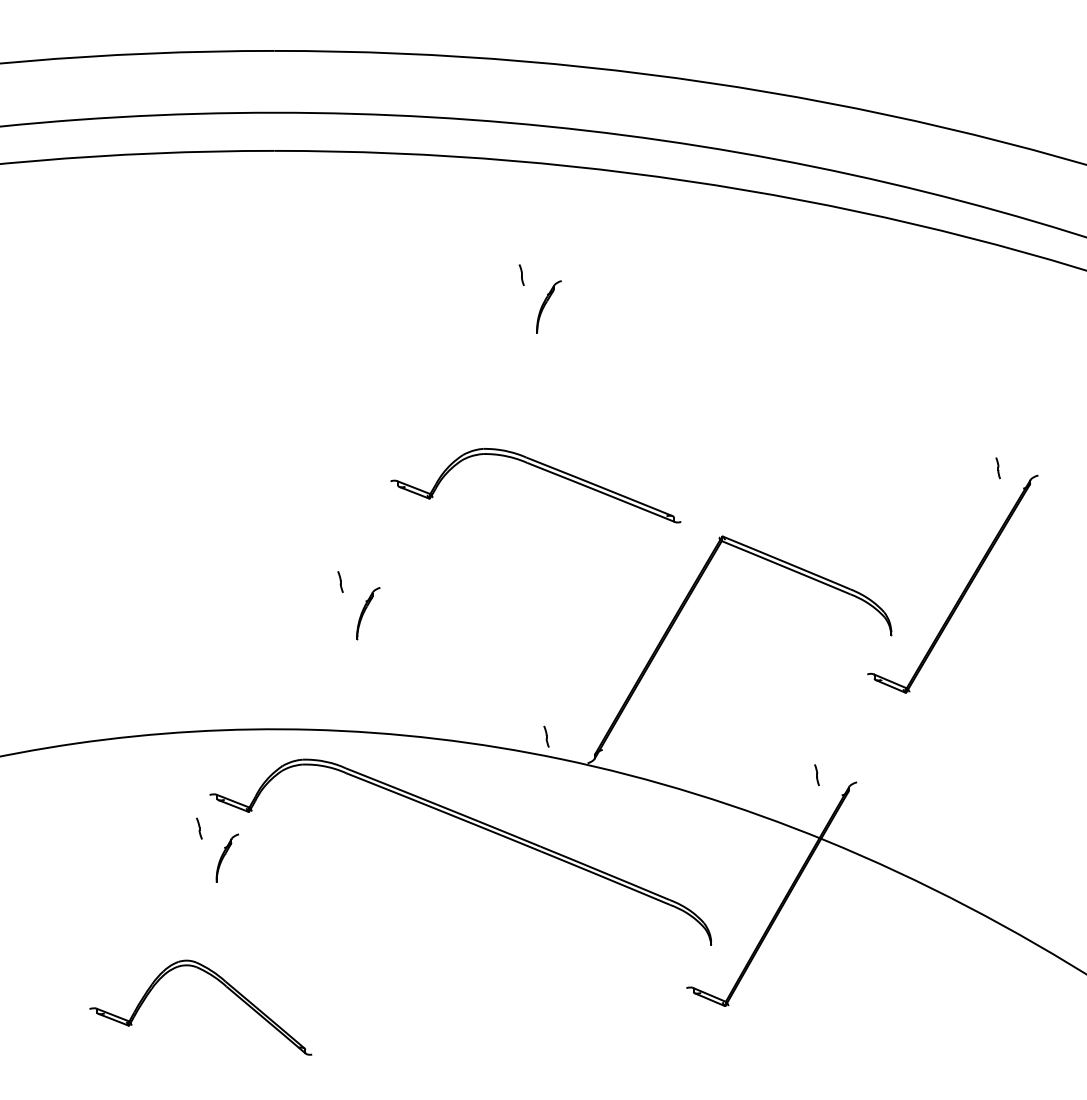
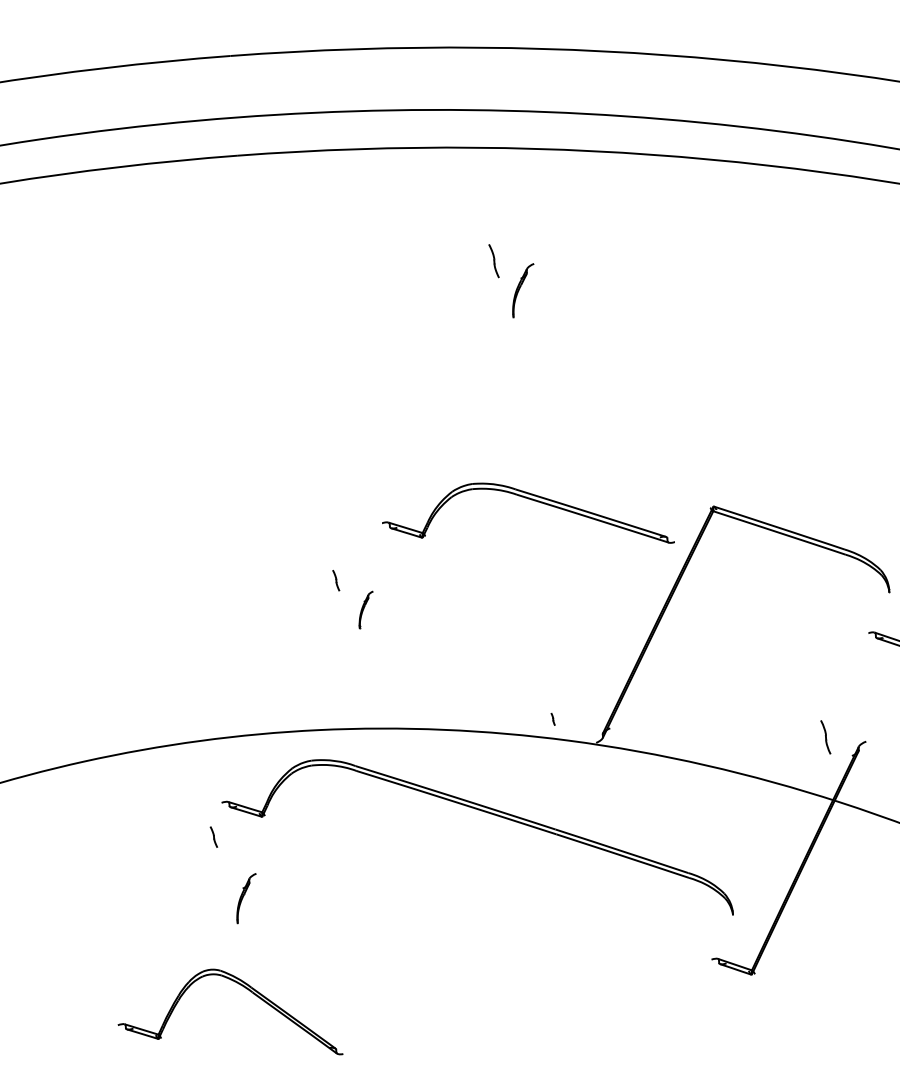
part: (521, 274) -> (493, 260), size x1.6
part: (540, 469) -> (530, 500), moved
part: (368, 613) -> (366, 609), size x0.7
part: (546, 736) -> (553, 719), size x0.6
part: (816, 775) -> (825, 737), size x1.6
part: (227, 857) -> (246, 897), moved

